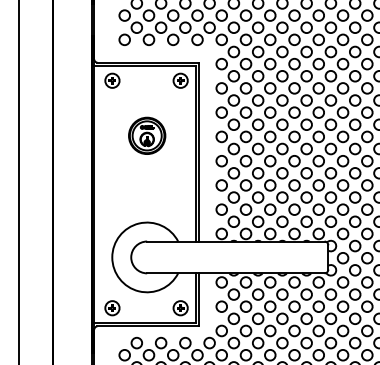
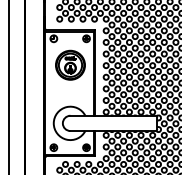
part: (147, 134) -> (70, 64), size x1.67

